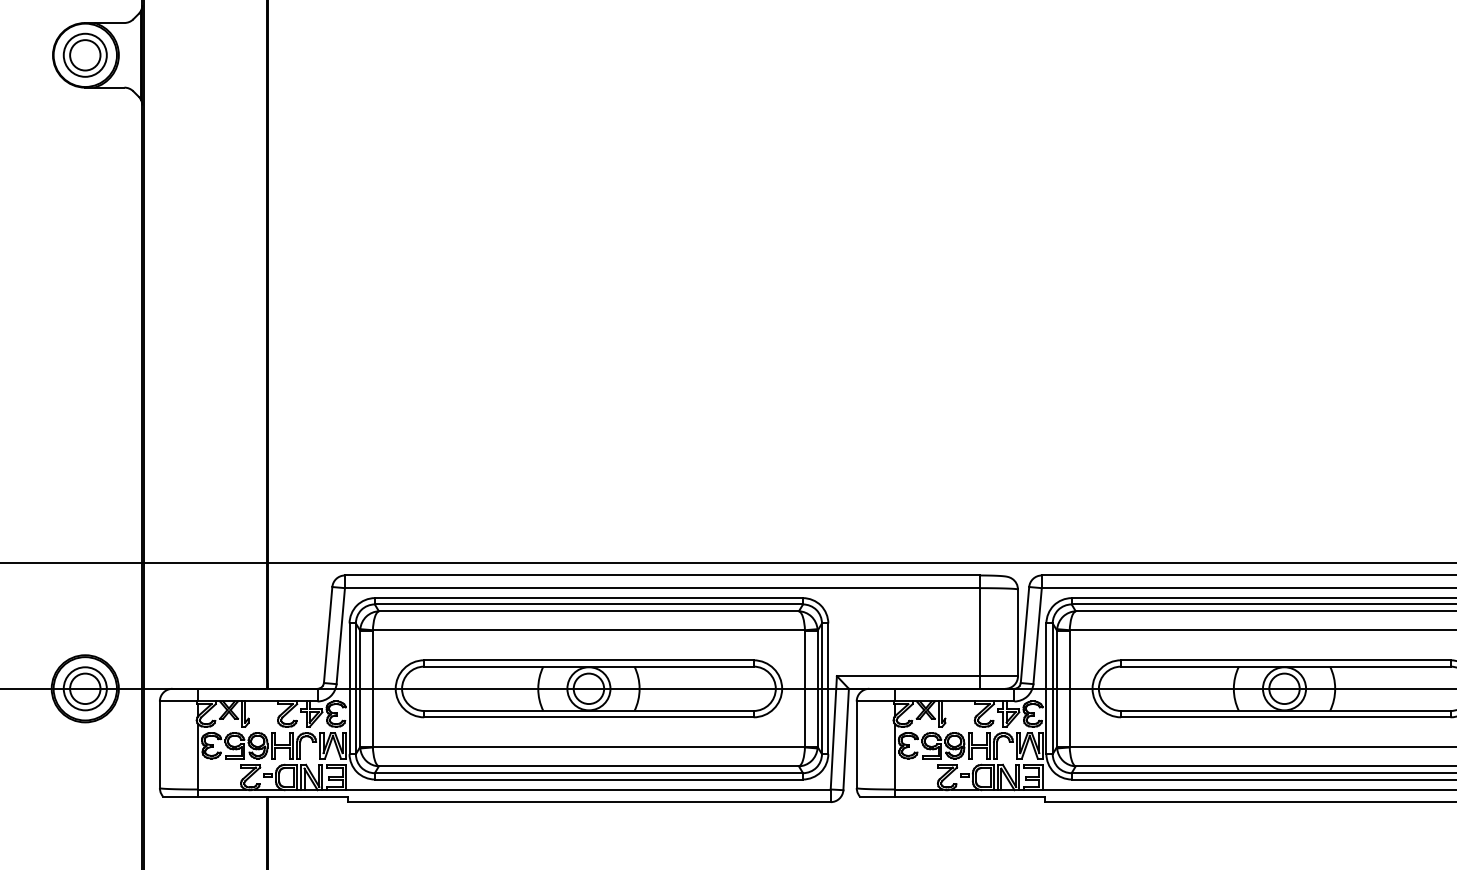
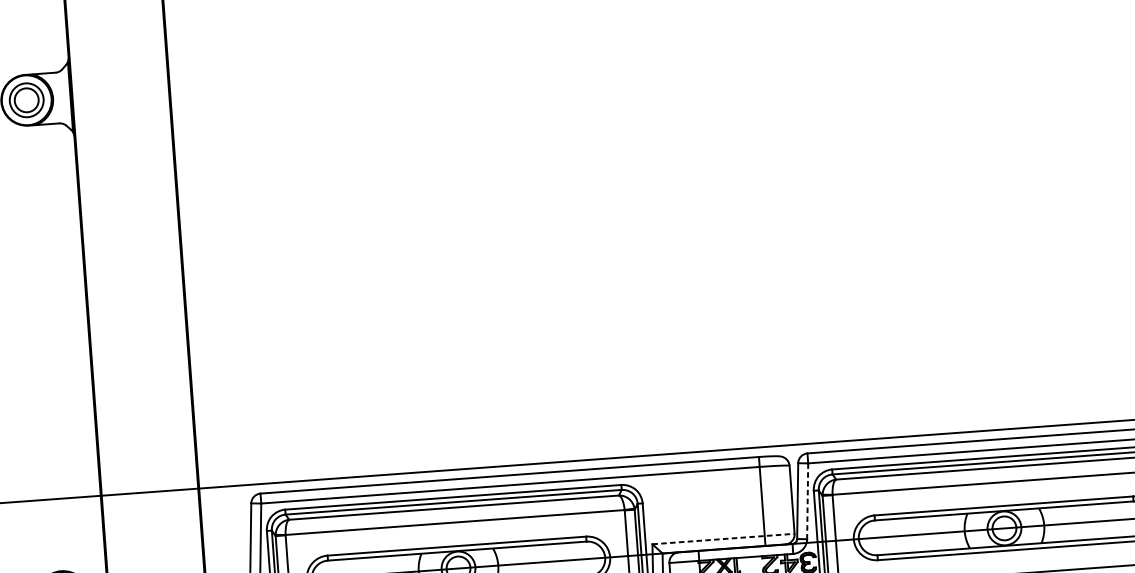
line: (1037, 636) -> (807, 501), solid -> dashed
line: (927, 676) -> (723, 539), solid -> dashed

